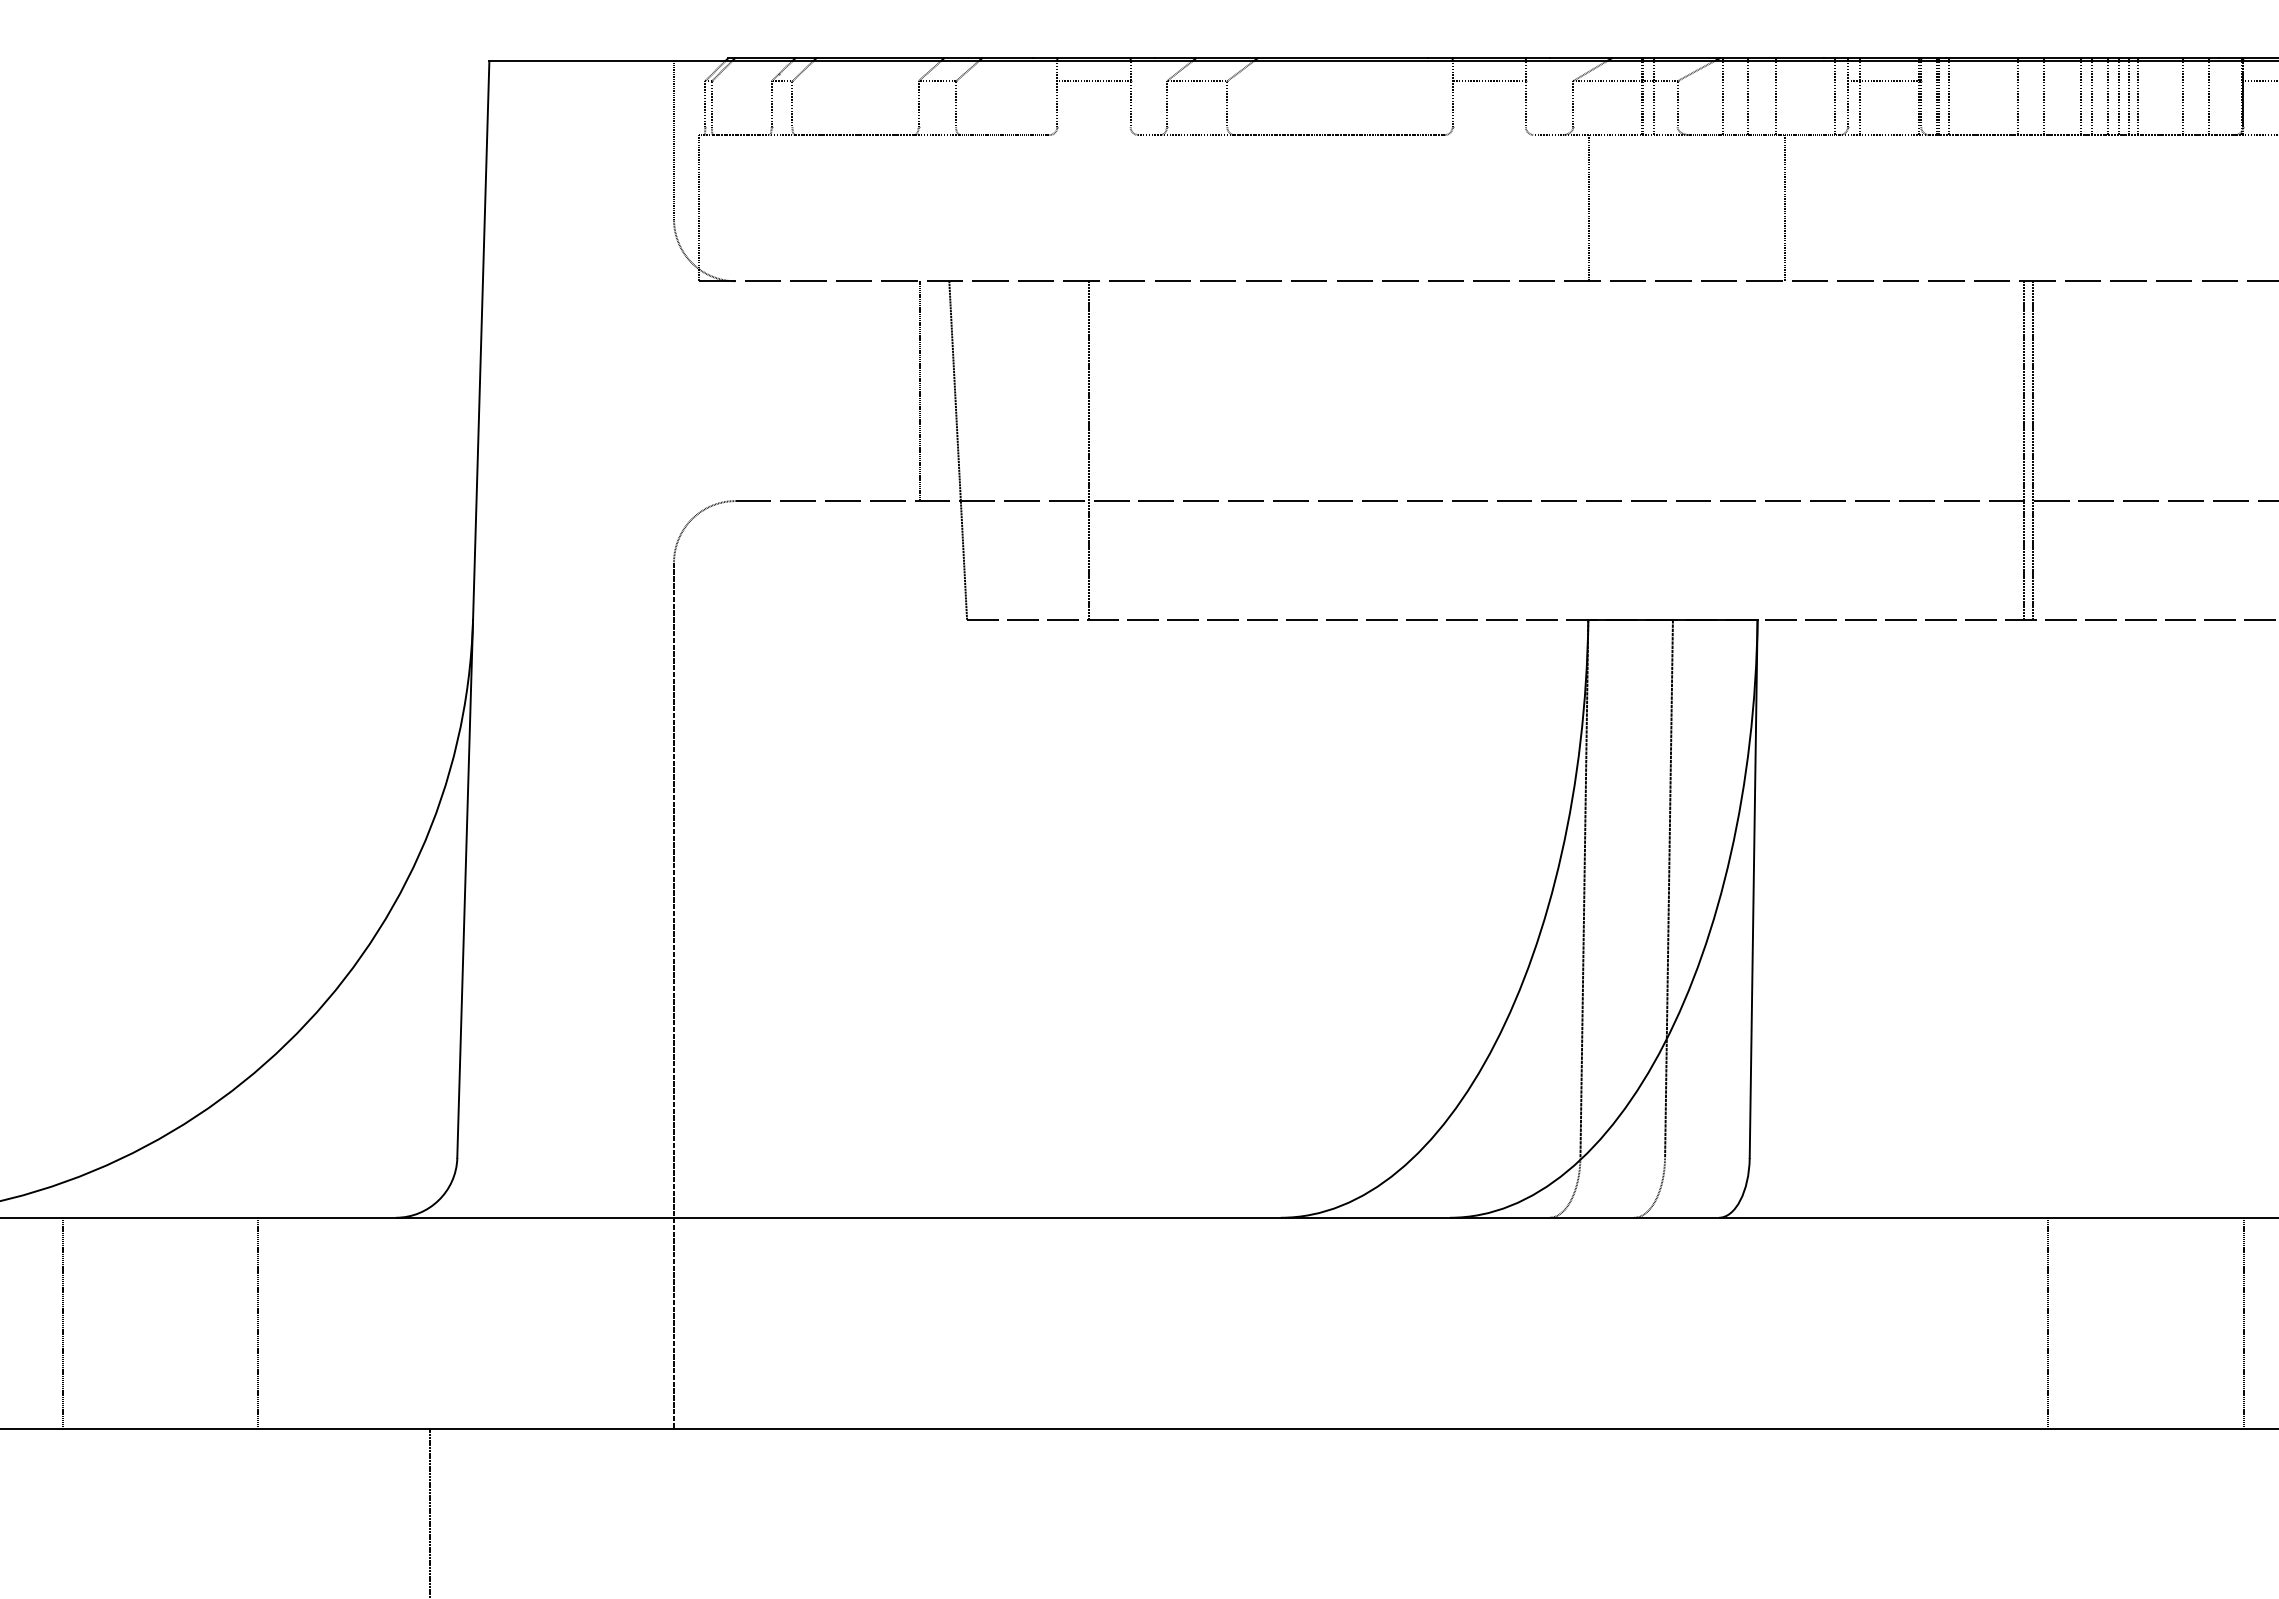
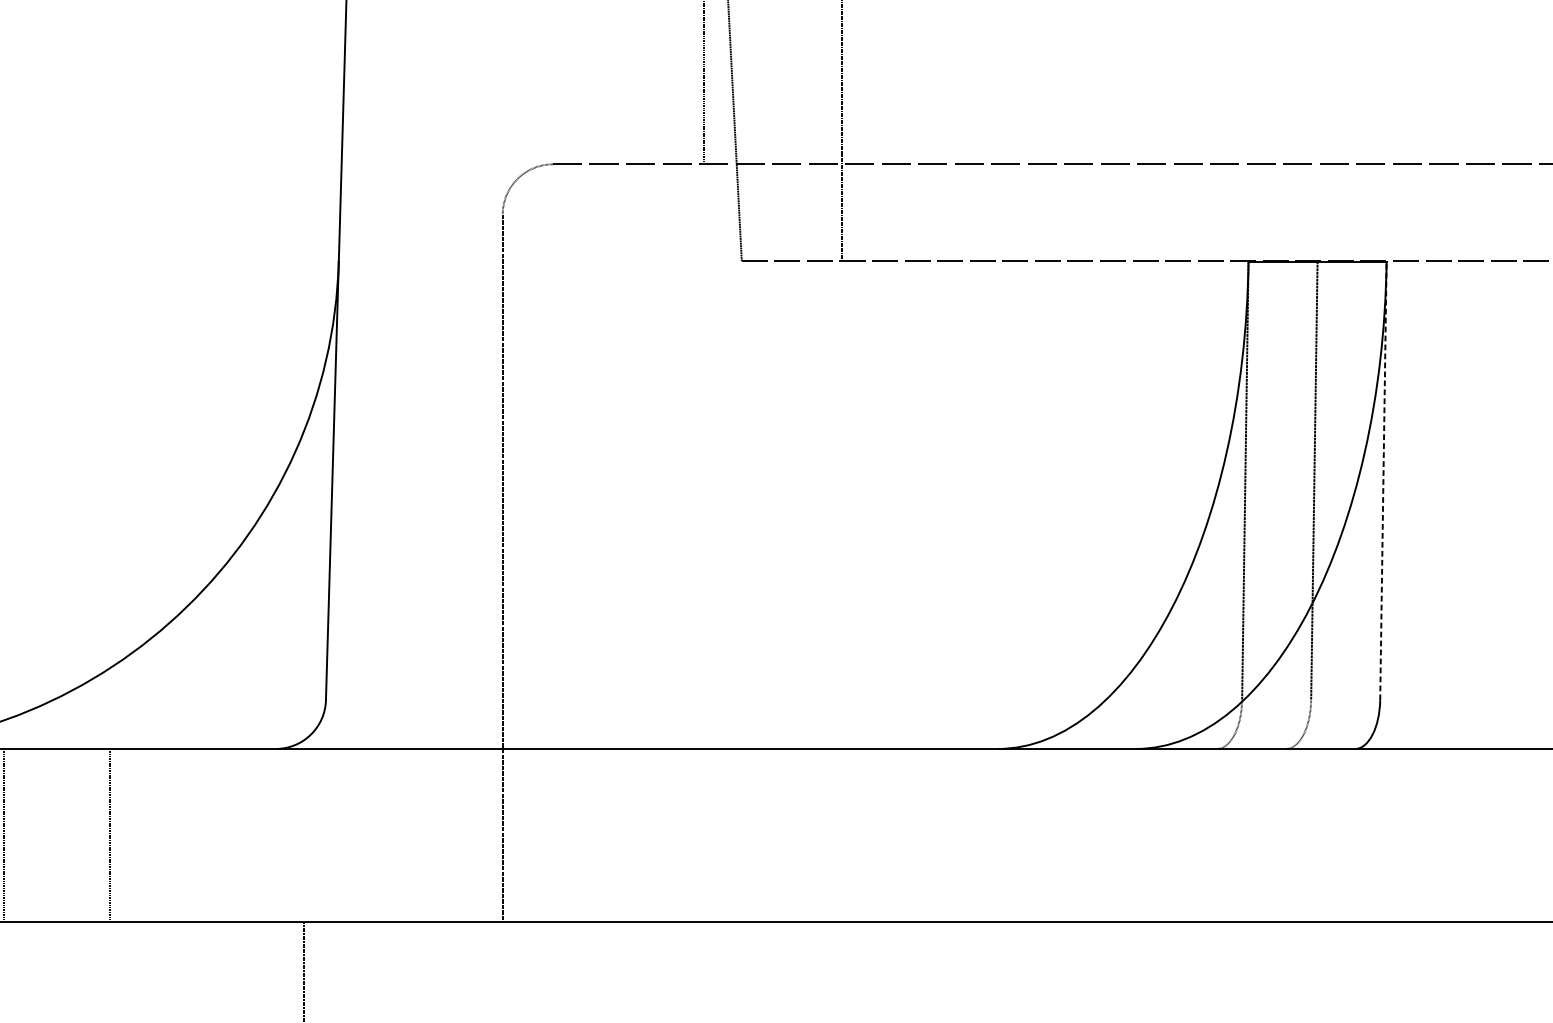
line: (1753, 889) -> (1383, 481), solid -> dashed
line: (257, 1323) -> (109, 835), moved

